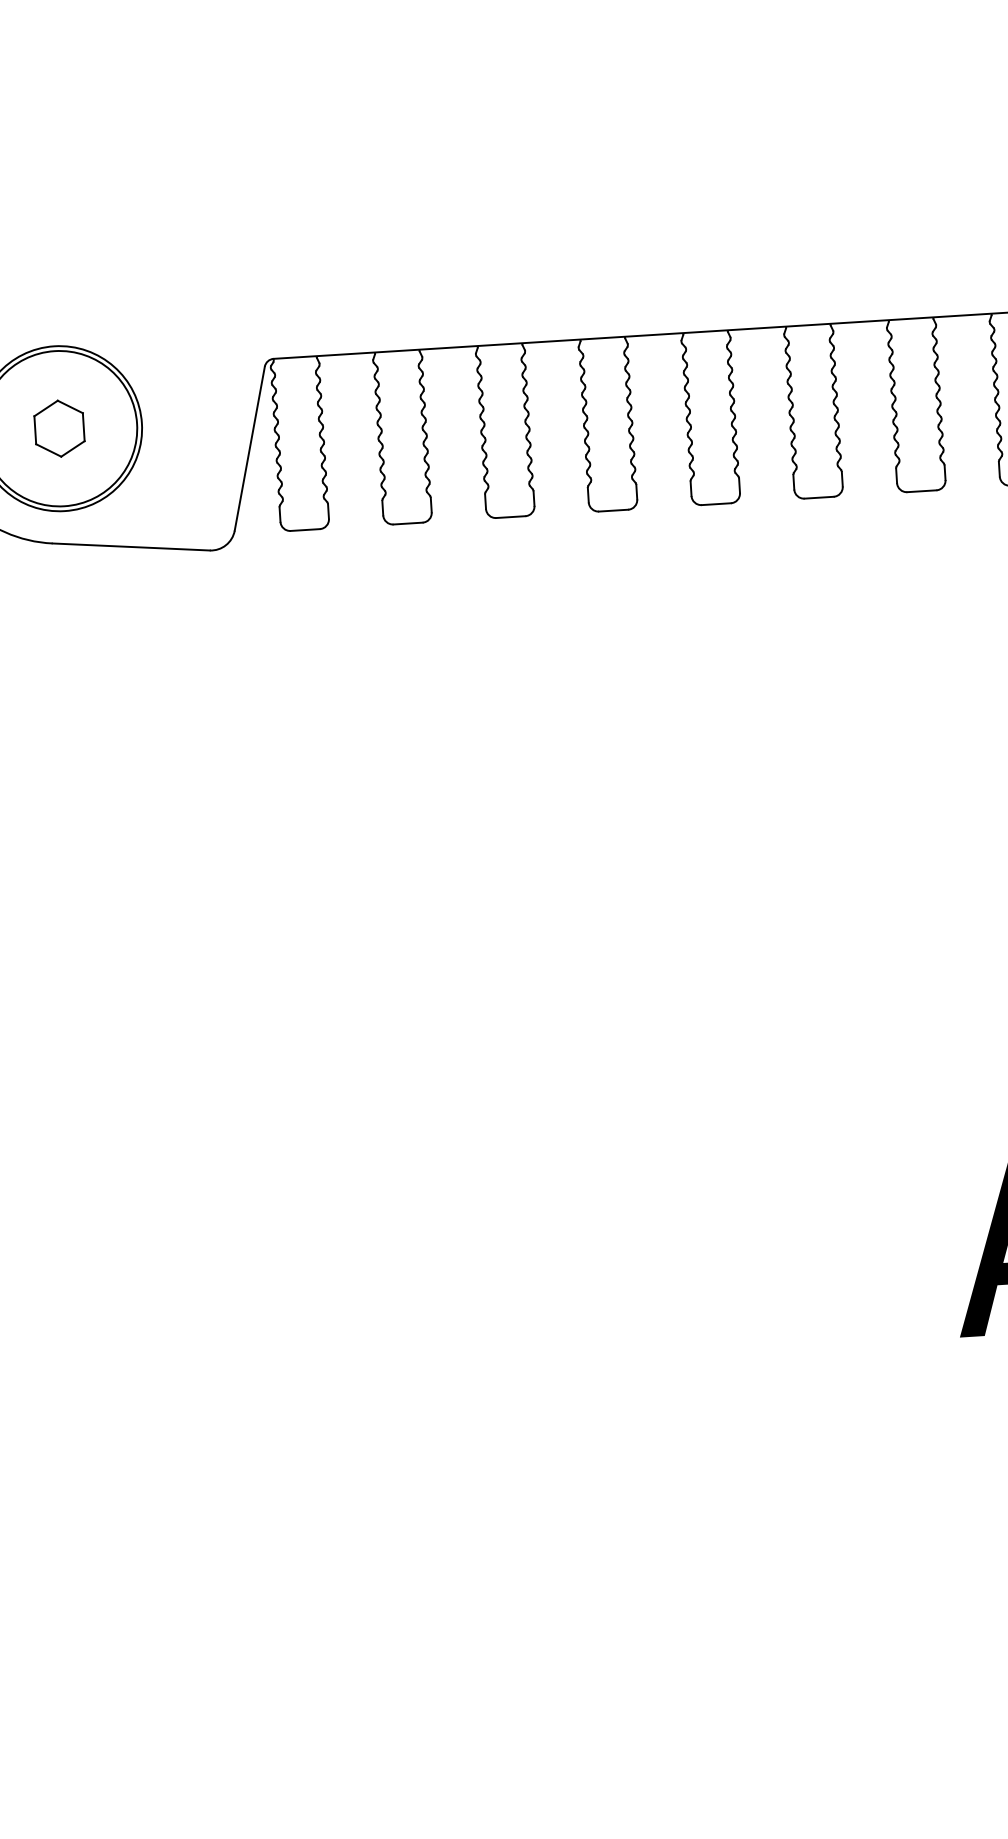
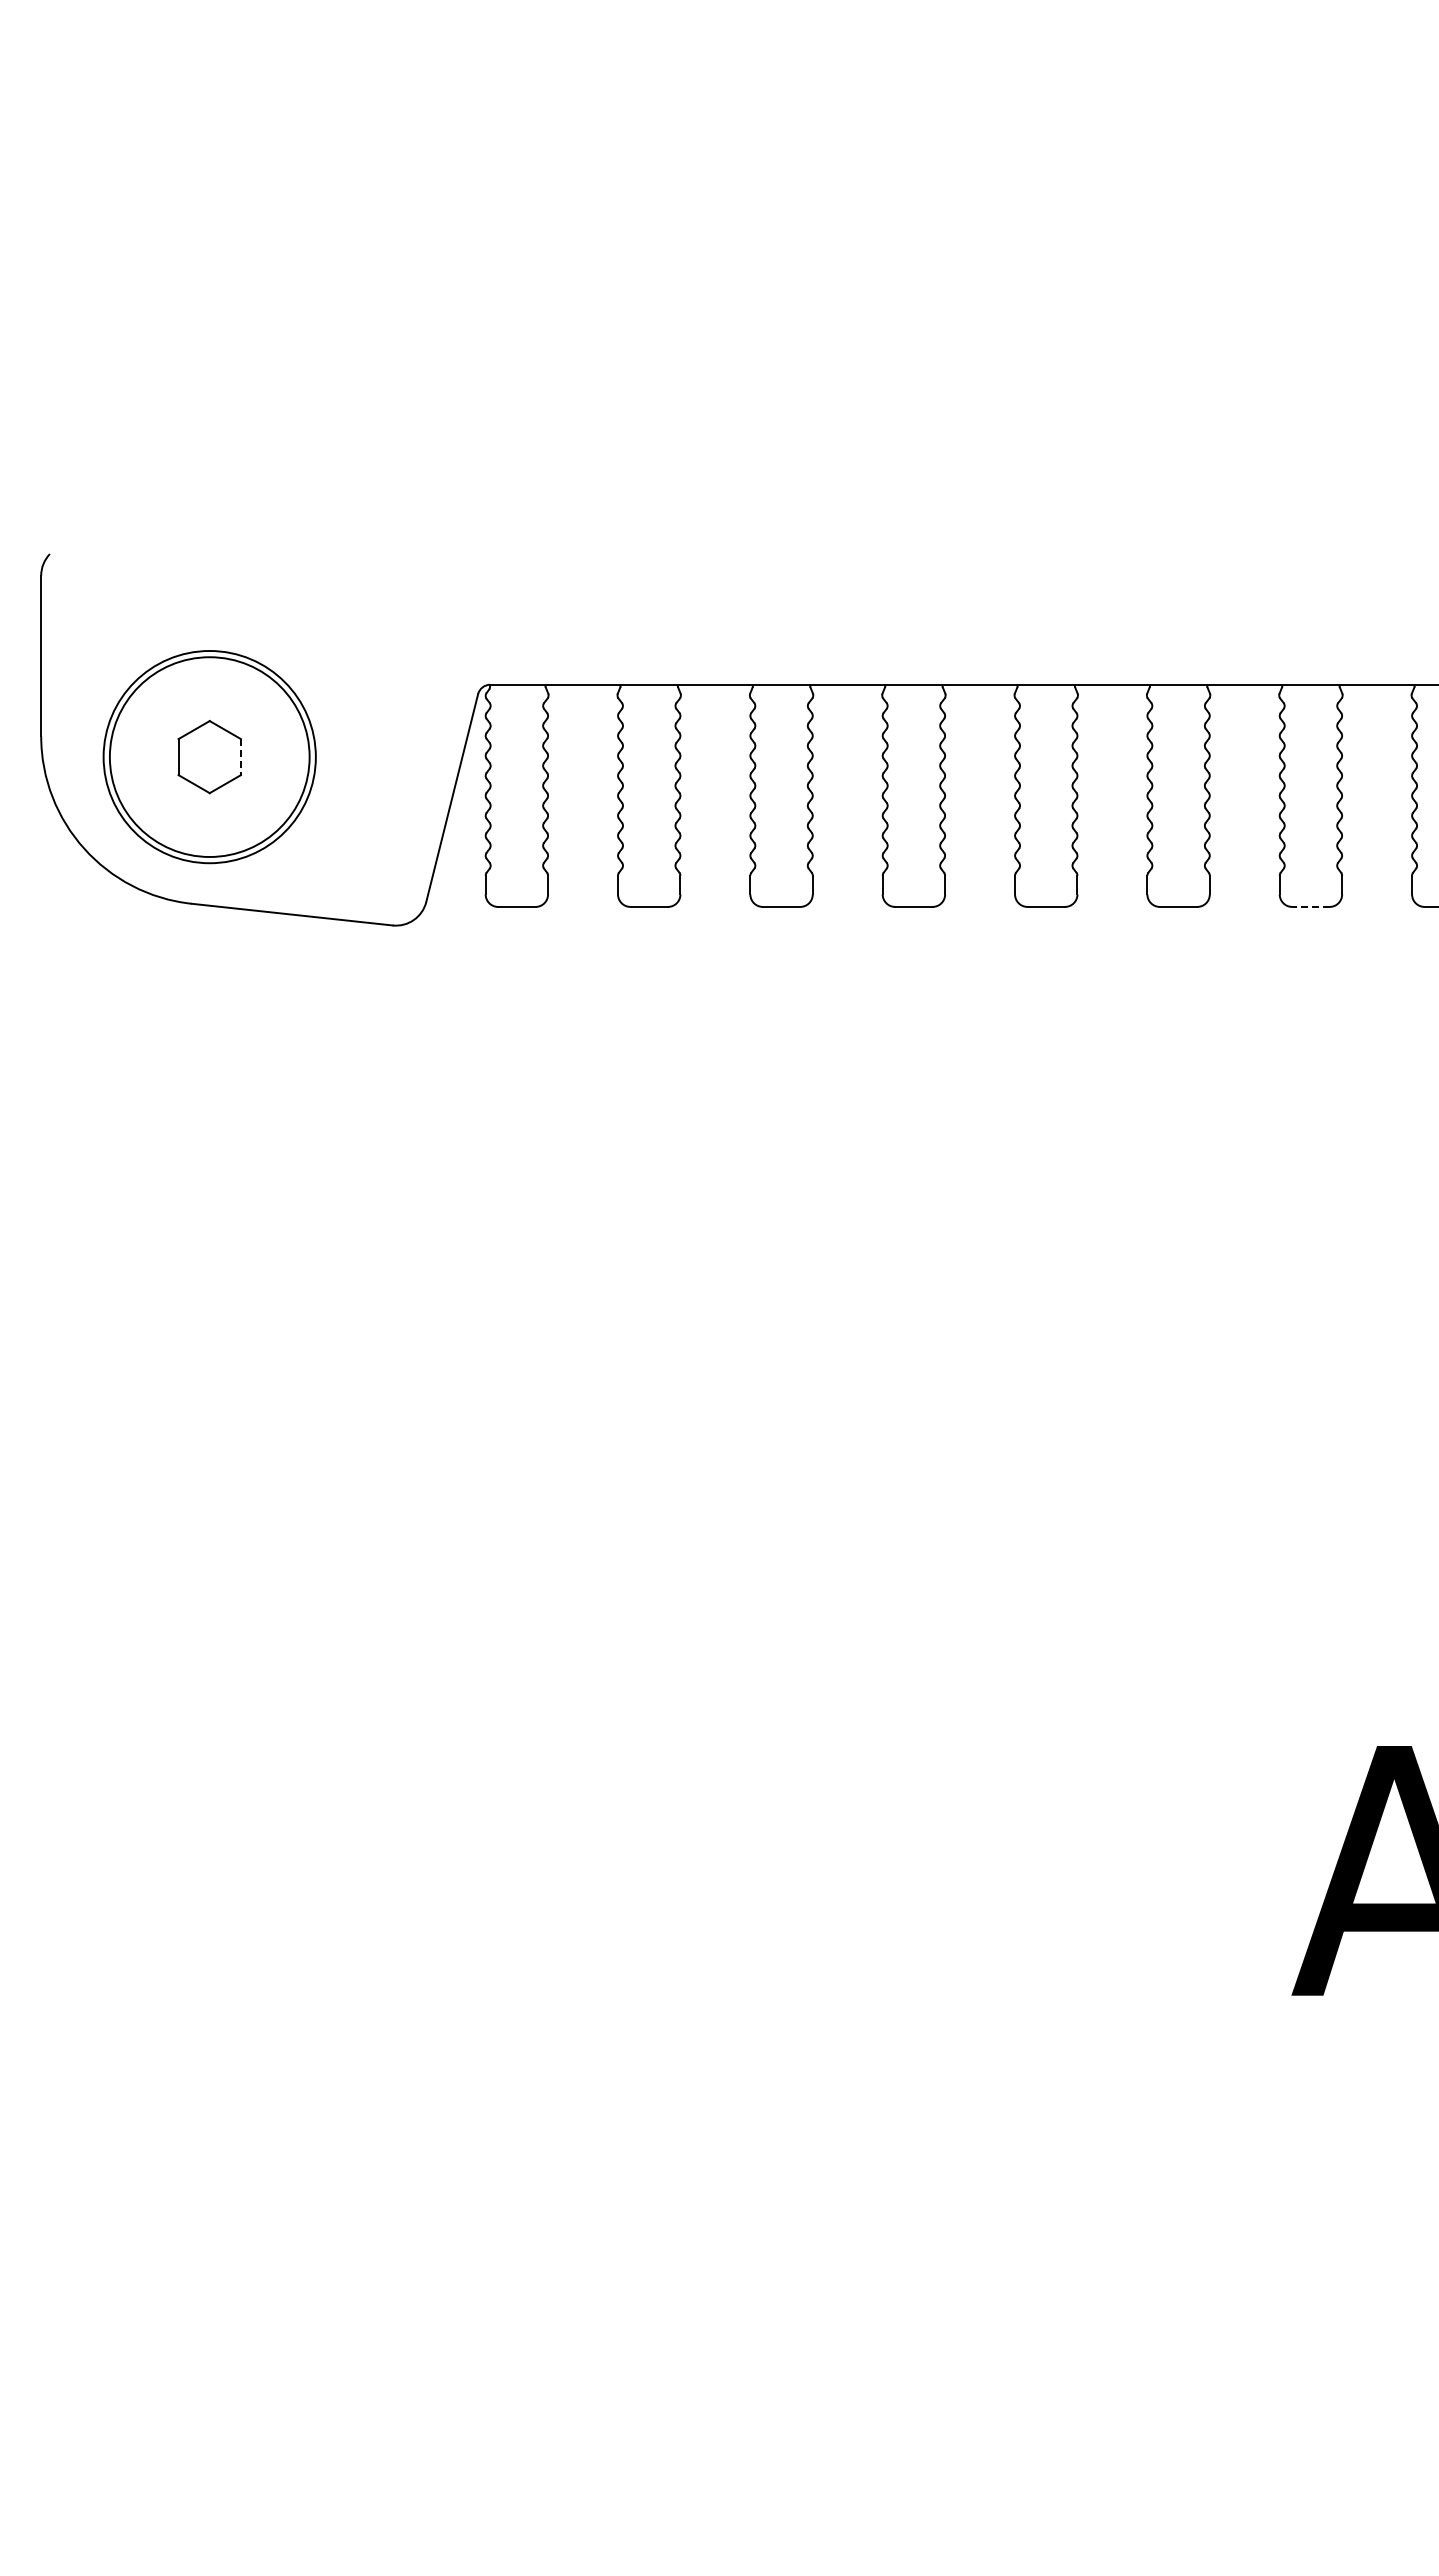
line: (83, 427) -> (240, 757), solid -> dashed
line: (921, 490) -> (1310, 906), solid -> dashed

